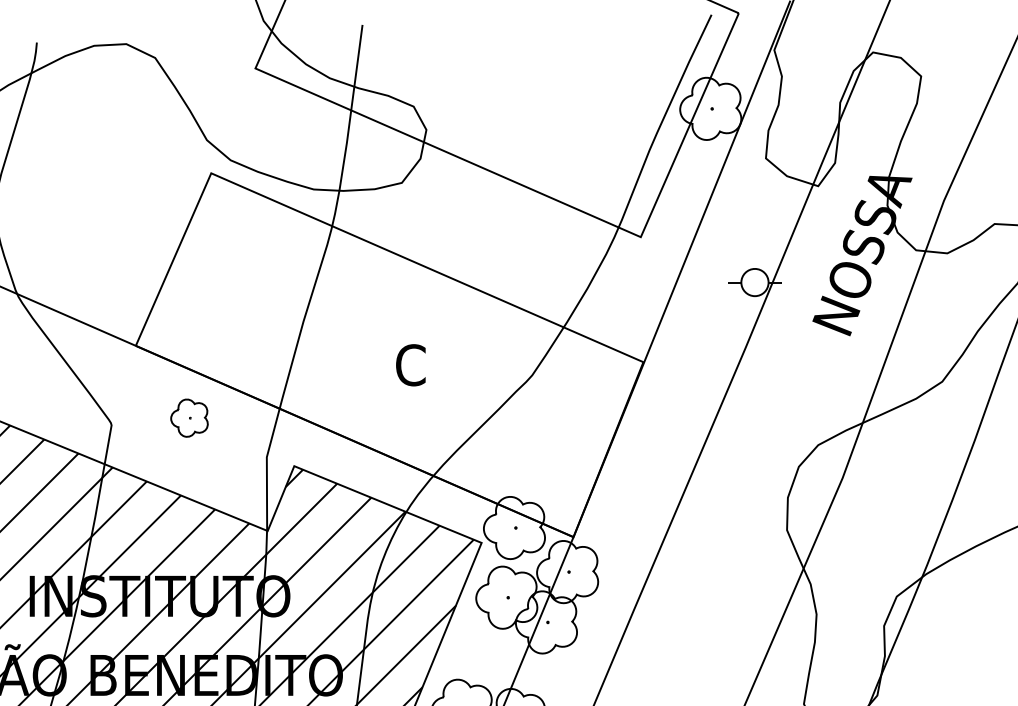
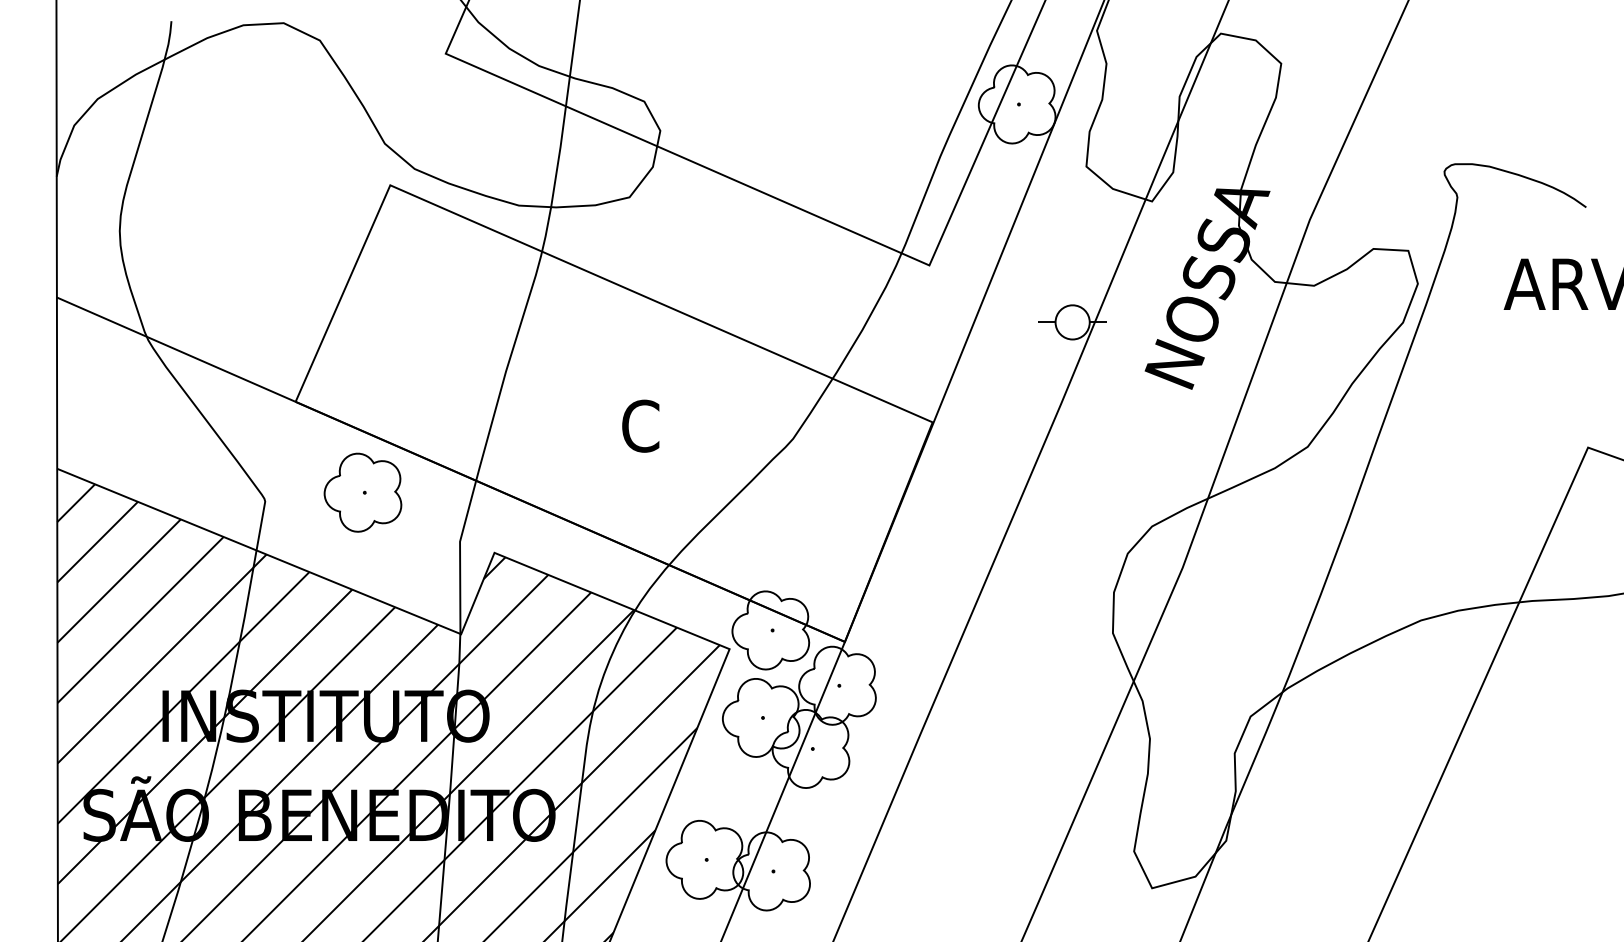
part: (189, 418) -> (362, 492), size x1.67

